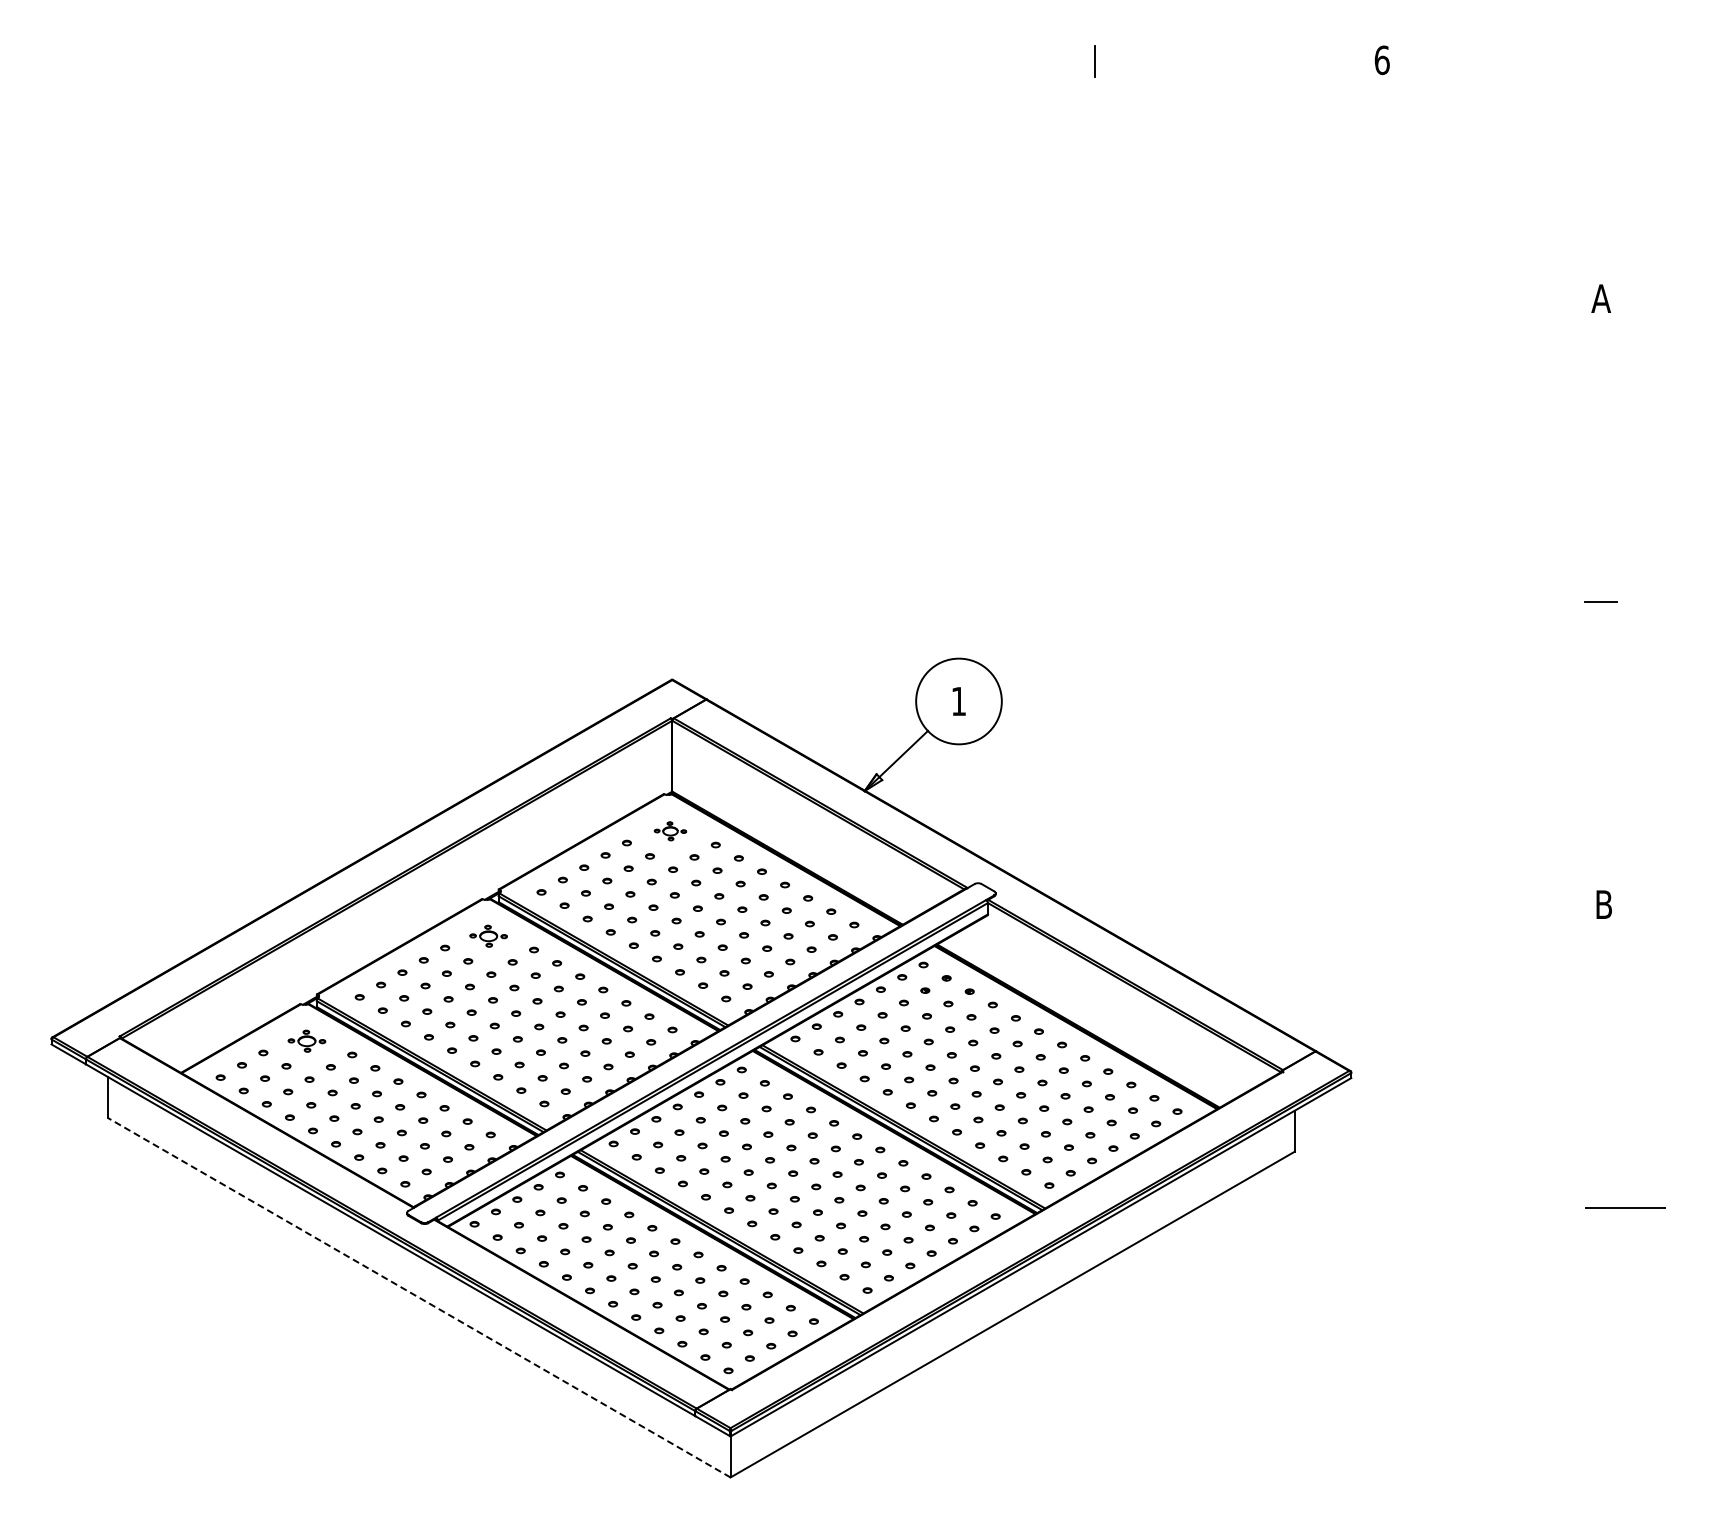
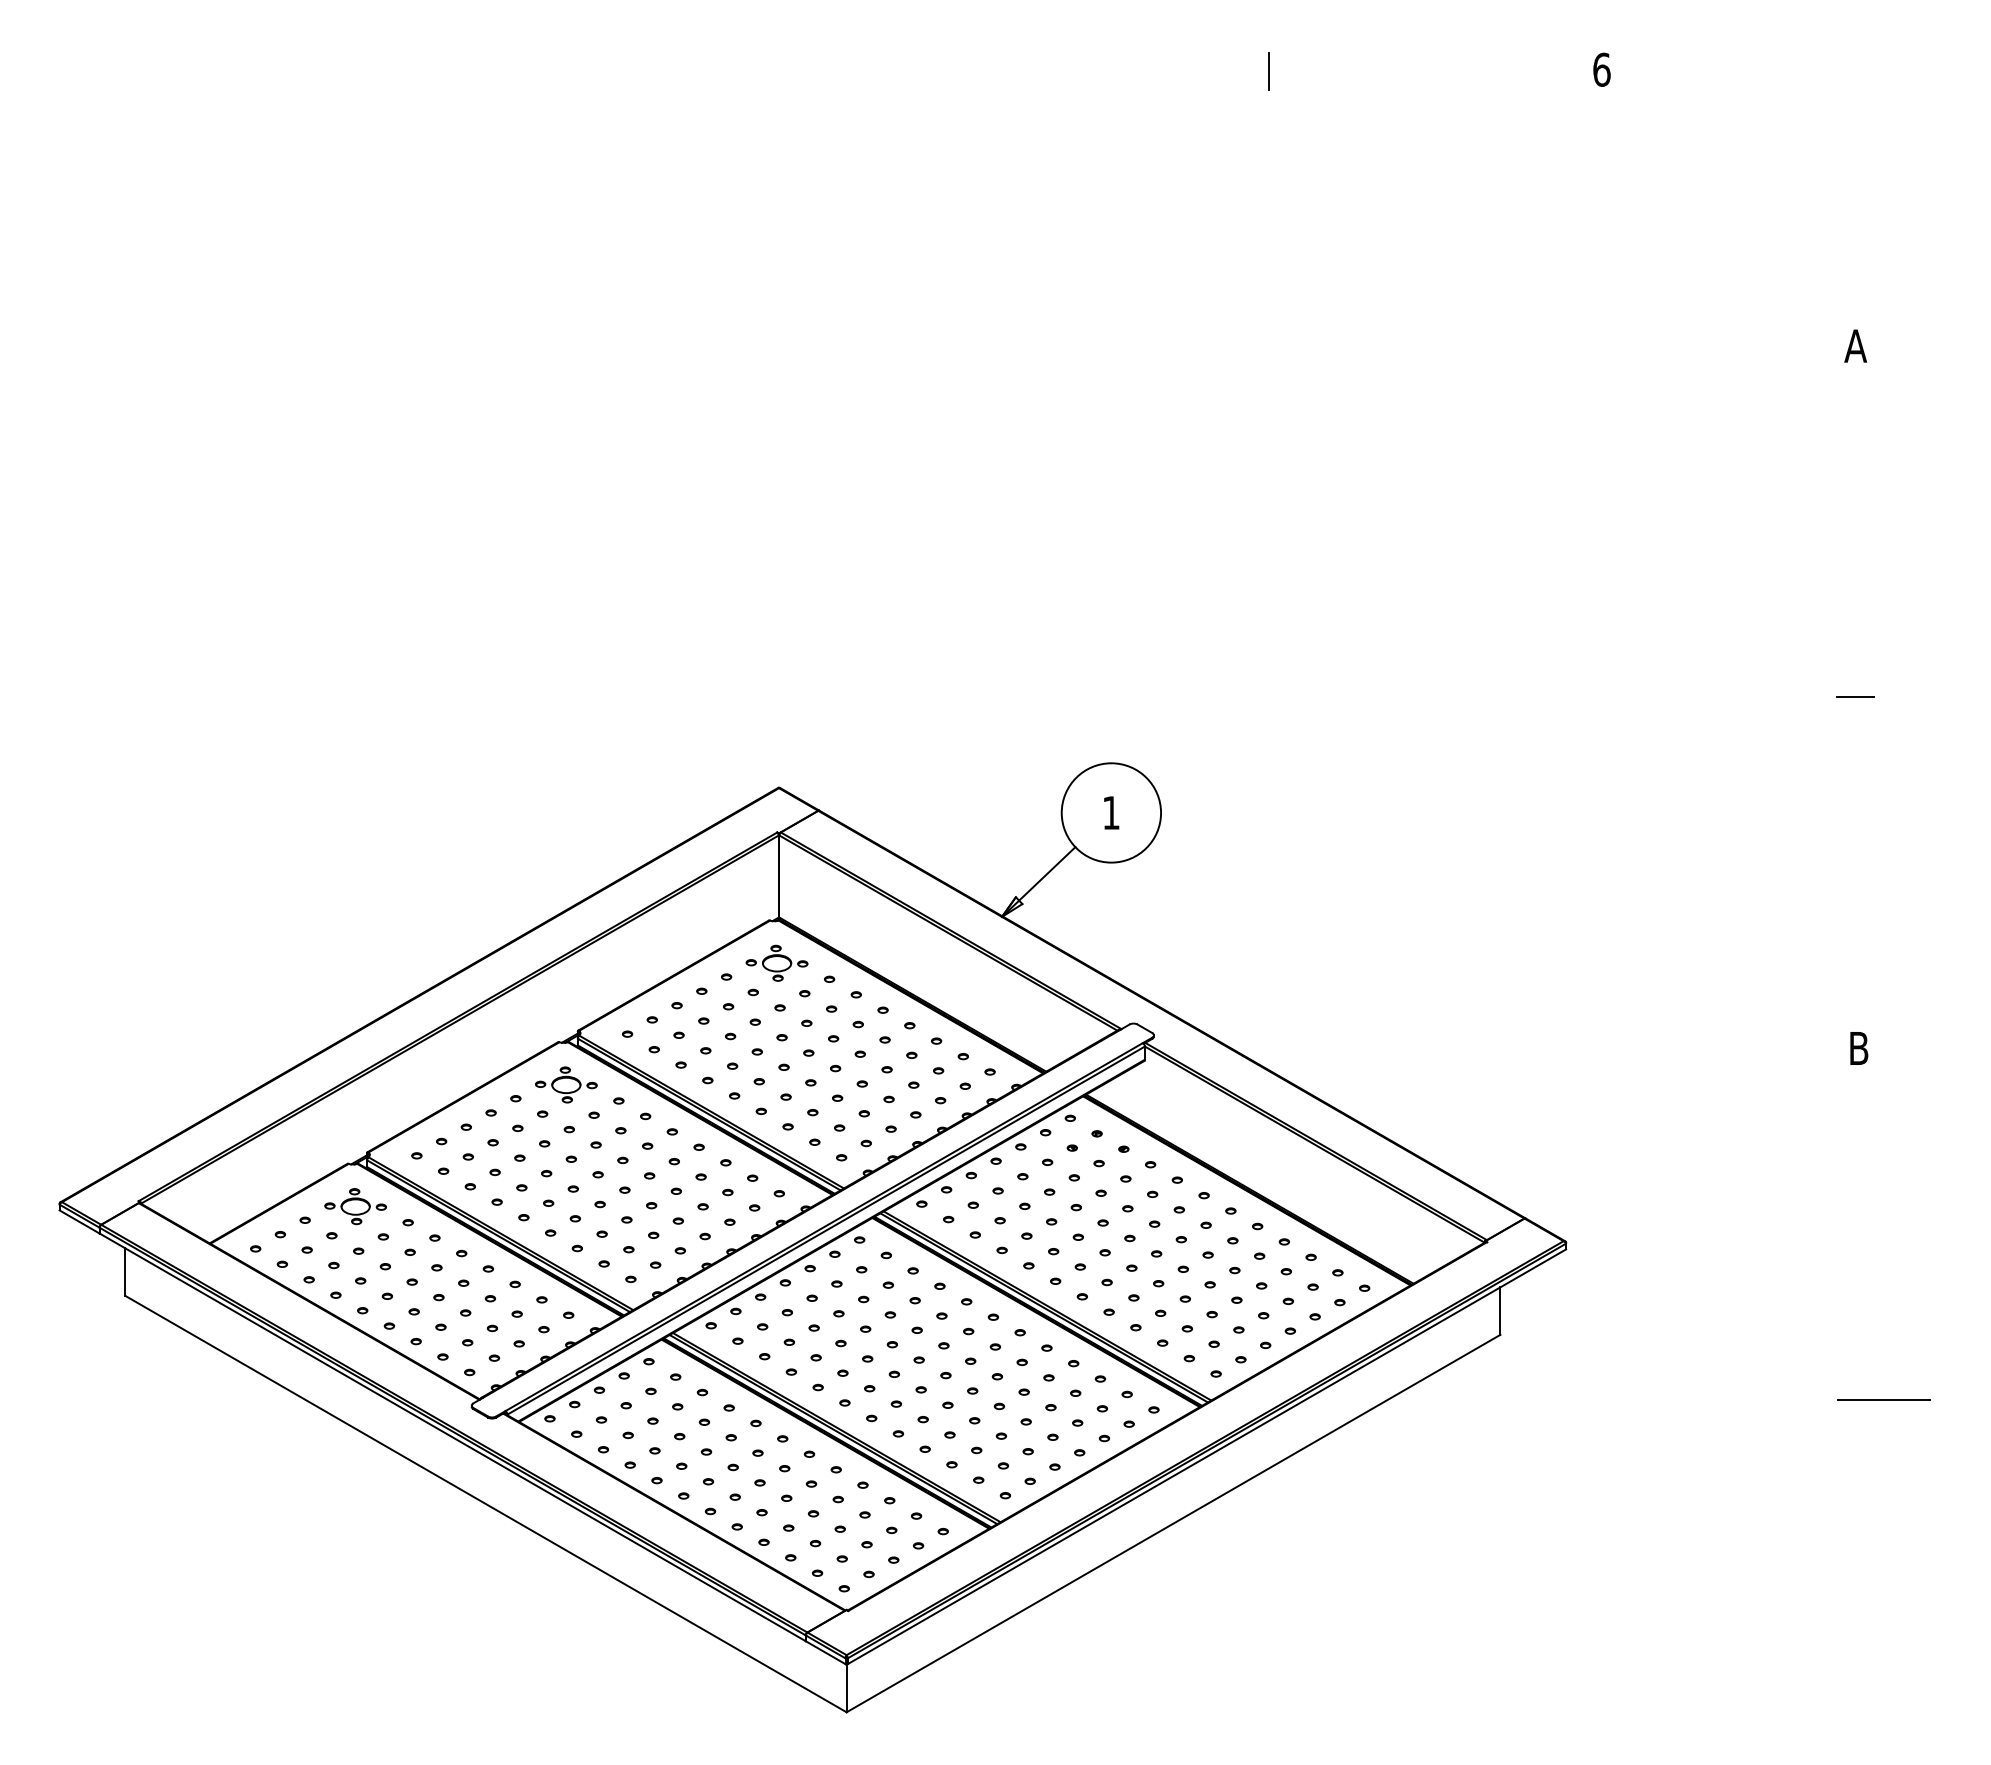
part: (670, 831) -> (777, 963), size x1.67
part: (488, 936) -> (566, 1085), size x1.43
part: (306, 1041) -> (355, 1207), size x1.43
line: (418, 1297) -> (484, 1503), dashed -> solid

